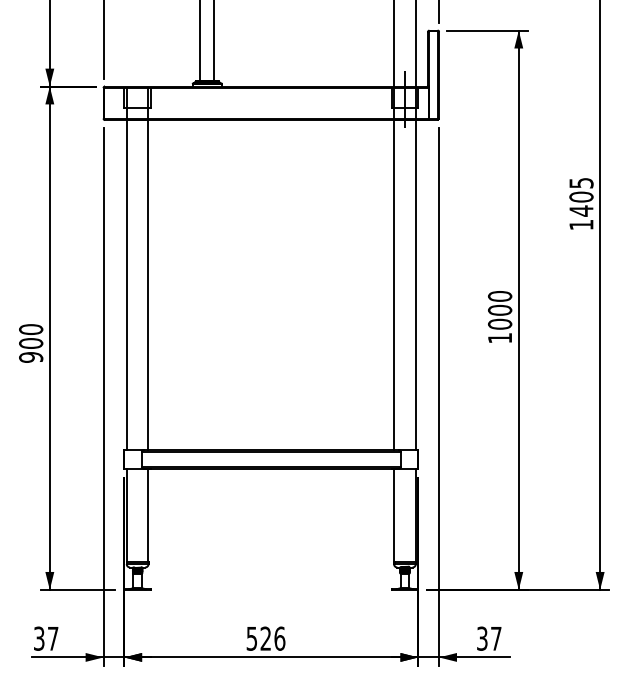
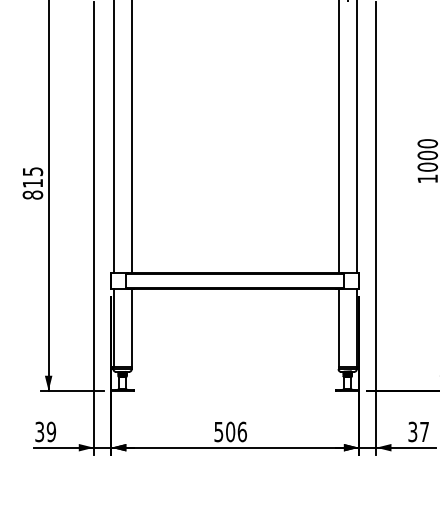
text: (31, 343) -> (33, 183), 900 -> 815
text: (52, 638) -> (50, 431), 37 -> 39
text: (265, 638) -> (230, 431), 526 -> 506

